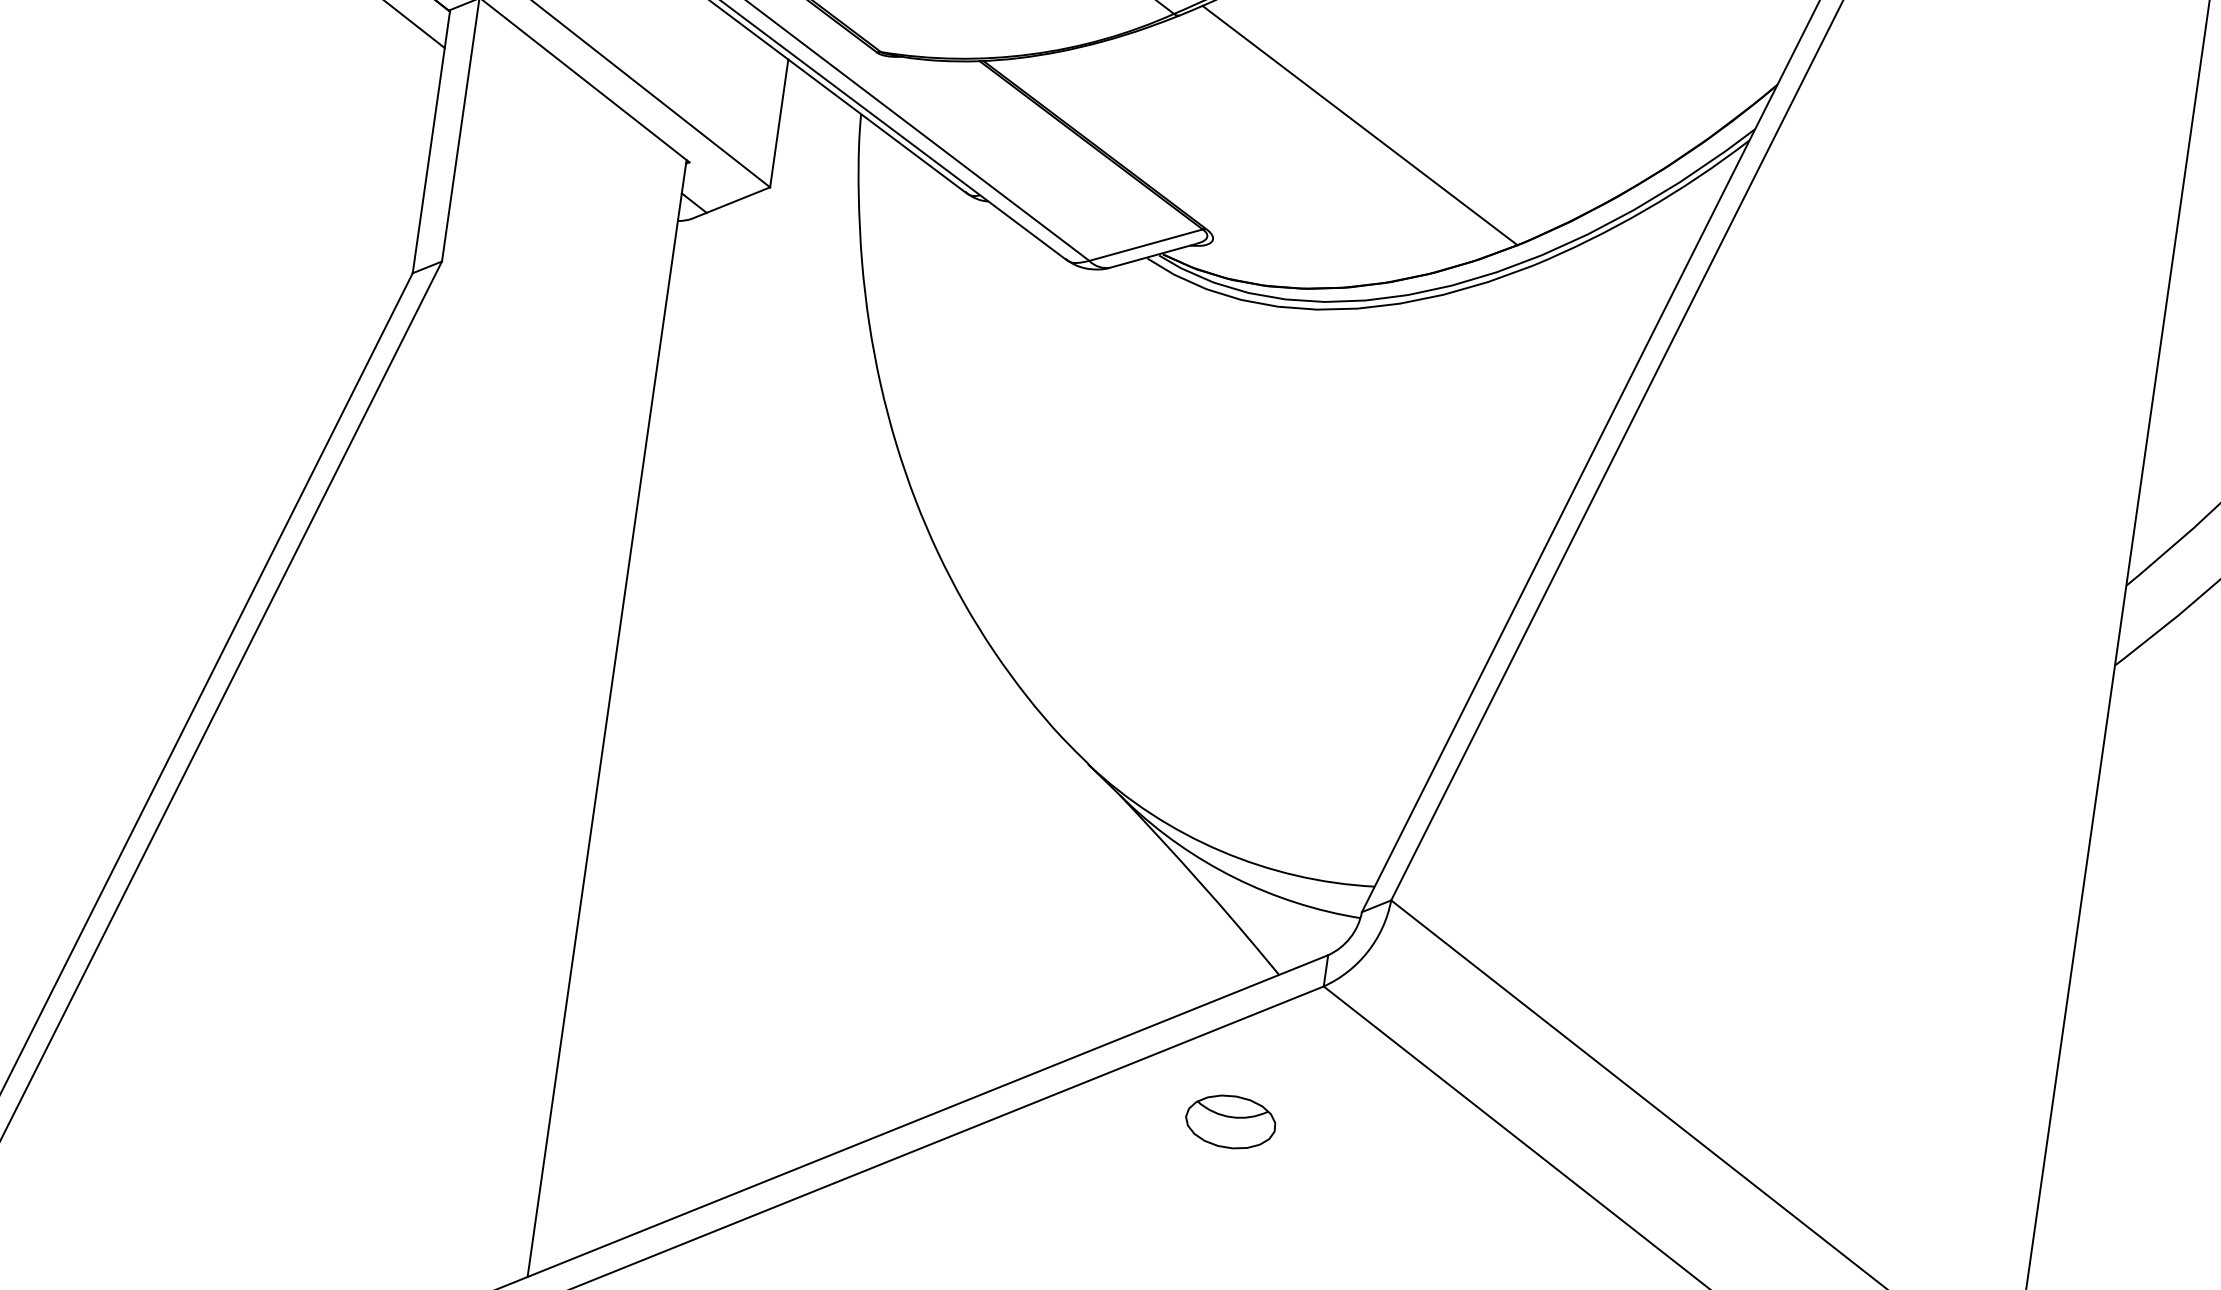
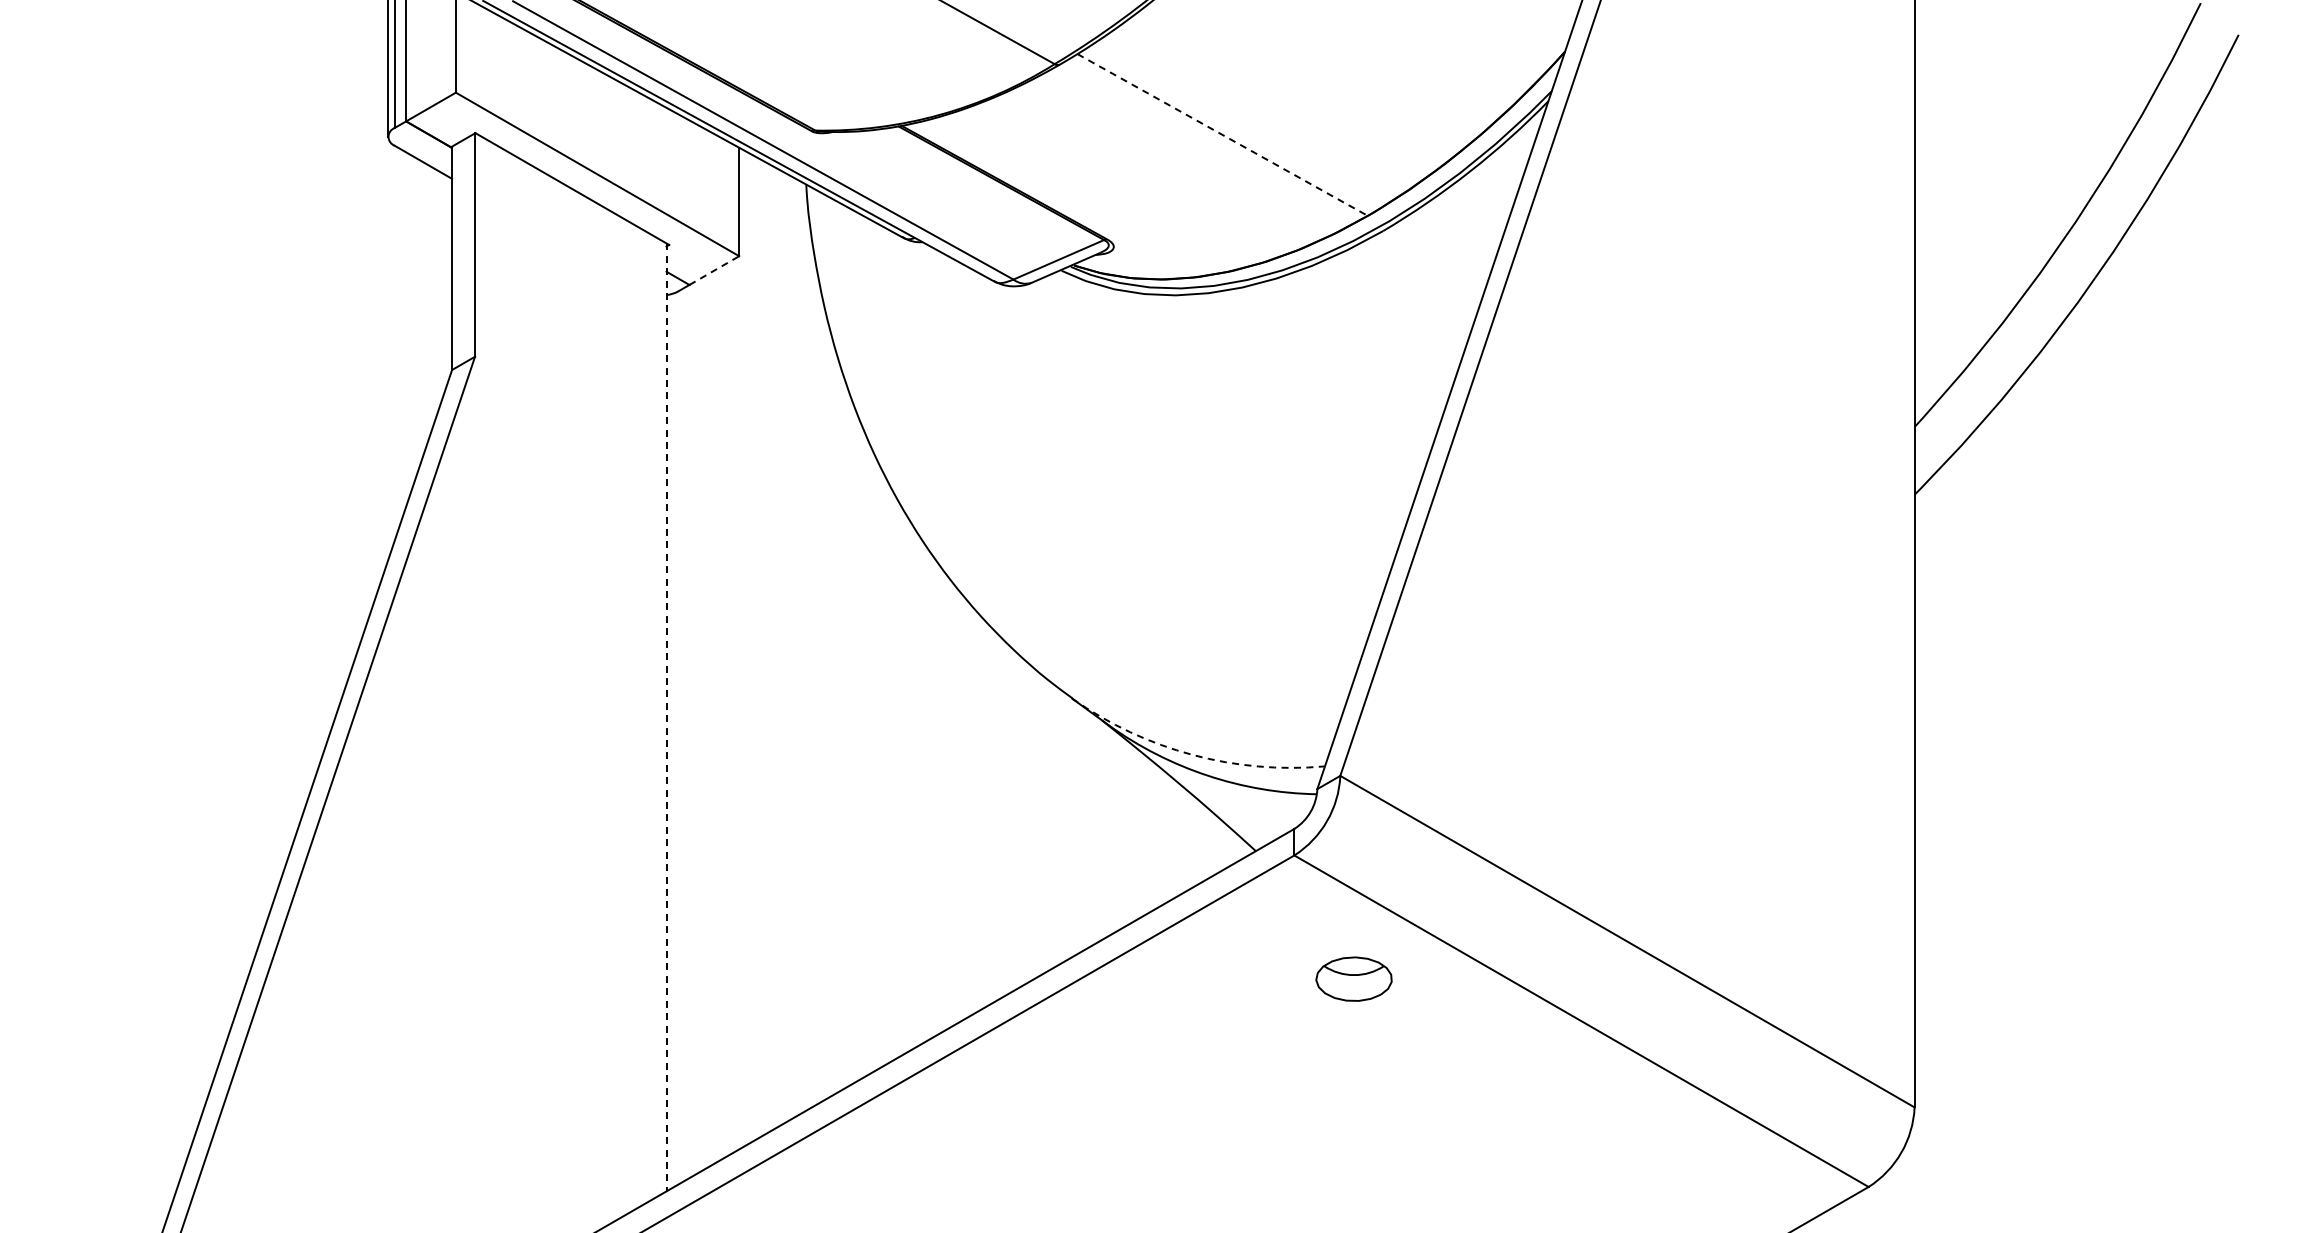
line: (1360, 126) -> (1223, 135), solid -> dashed
line: (738, 200) -> (714, 270), solid -> dashed
line: (607, 718) -> (666, 717), solid -> dashed
arc: (1220, 850) -> (1192, 754), solid -> dashed
part: (1230, 1121) -> (1353, 978), moved

